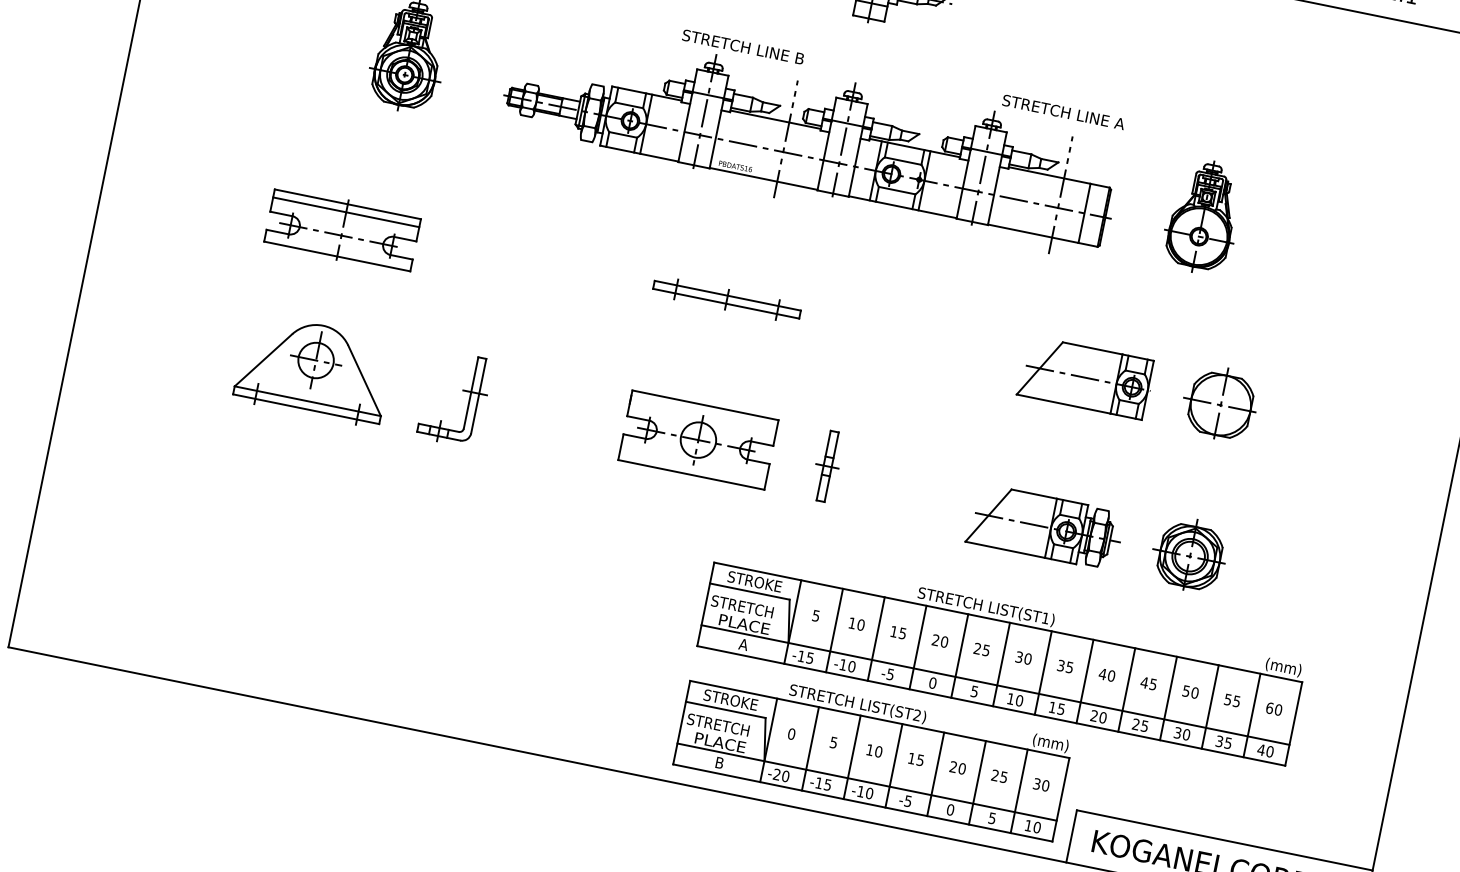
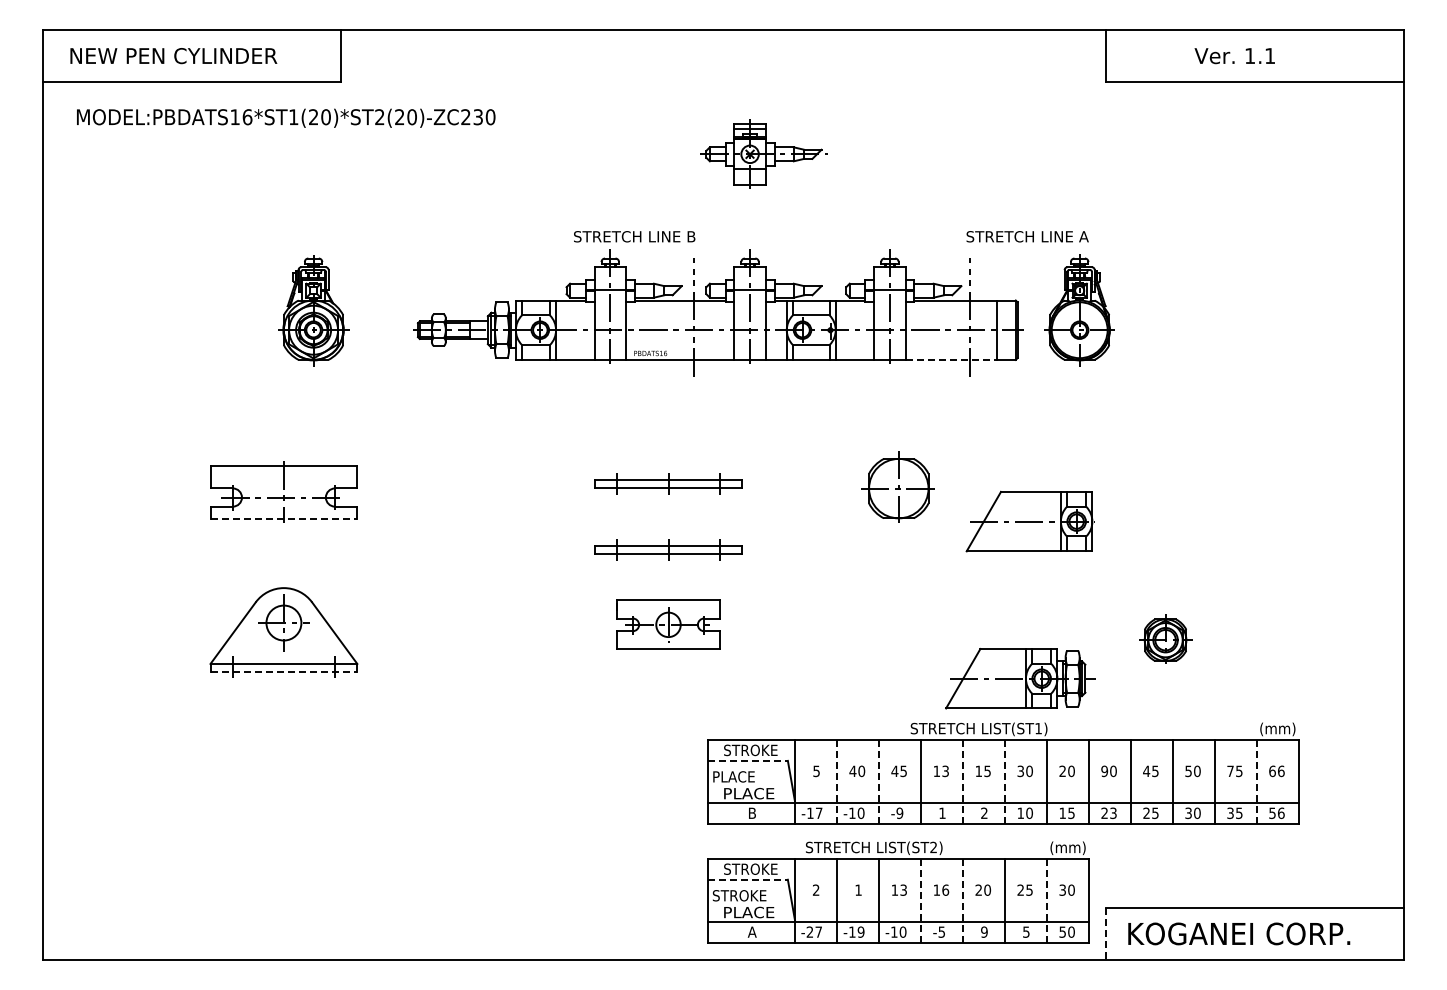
text: (1063, 112) -> (1027, 236), moved
line: (345, 212) -> (283, 474), removed
part: (1202, 217) -> (1079, 310), moved
line: (1033, 233) -> (951, 359), solid -> dashed
line: (337, 256) -> (284, 518), solid -> dashed
part: (713, 365) -> (668, 549), added
part: (1085, 377) -> (1029, 521), moved
part: (462, 390) -> (431, 623), removed
part: (1220, 402) -> (897, 486), moved
line: (306, 409) -> (284, 672), solid -> dashed
part: (698, 439) -> (668, 624), size x0.7
part: (826, 465) -> (797, 624), removed
part: (1045, 527) -> (1020, 678), moved
part: (1189, 554) -> (1164, 638), size x0.7
line: (750, 591) -> (748, 760), solid -> dashed
text: (742, 606) -> (743, 776), STRETCH -> PLACE
text: (852, 622) -> (852, 770), 10 -> 40
line: (834, 630) -> (837, 781), solid -> dashed
text: (893, 630) -> (894, 770), 15 -> 45
line: (876, 638) -> (879, 781), solid -> dashed
text: (940, 641) -> (941, 771), 20 -> 13
text: (743, 643) -> (751, 812), A -> B
text: (977, 647) -> (978, 770), 25 -> 15
line: (960, 655) -> (963, 781), solid -> dashed
text: (810, 658) -> (819, 813), -15 -> -17
line: (1002, 664) -> (1005, 781), solid -> dashed
text: (1064, 666) -> (1066, 771), 35 -> 20
text: (890, 673) -> (899, 812), -5 -> -9
text: (1102, 674) -> (1104, 771), 40 -> 90
text: (932, 683) -> (942, 813), 0 -> 1
text: (974, 691) -> (984, 813), 5 -> 2
text: (1227, 699) -> (1230, 771), 55 -> 75
line: (726, 709) -> (748, 879), solid -> dashed
text: (1278, 709) -> (1281, 770), 60 -> 66
line: (1251, 715) -> (1256, 781), solid -> dashed
text: (1103, 716) -> (1113, 812), 20 -> 23
text: (731, 727) -> (756, 895), STRETCH -> STROKE
text: (791, 733) -> (815, 889), 0 -> 2
text: (833, 741) -> (858, 889), 5 -> 1
text: (1265, 750) -> (1276, 813), 40 -> 56
text: (878, 751) -> (903, 889), 10 -> 13
text: (920, 759) -> (945, 889), 15 -> 16
text: (718, 762) -> (751, 931), B -> A
line: (894, 765) -> (921, 900), solid -> dashed
line: (936, 774) -> (963, 900), solid -> dashed
text: (785, 775) -> (818, 931), -20 -> -27
text: (827, 784) -> (860, 931), -15 -> -19
line: (1018, 790) -> (1046, 900), solid -> dashed
text: (950, 810) -> (984, 932), 0 -> 9
text: (1028, 825) -> (1062, 931), 10 -> 50
line: (1071, 836) -> (1106, 934), solid -> dashed

